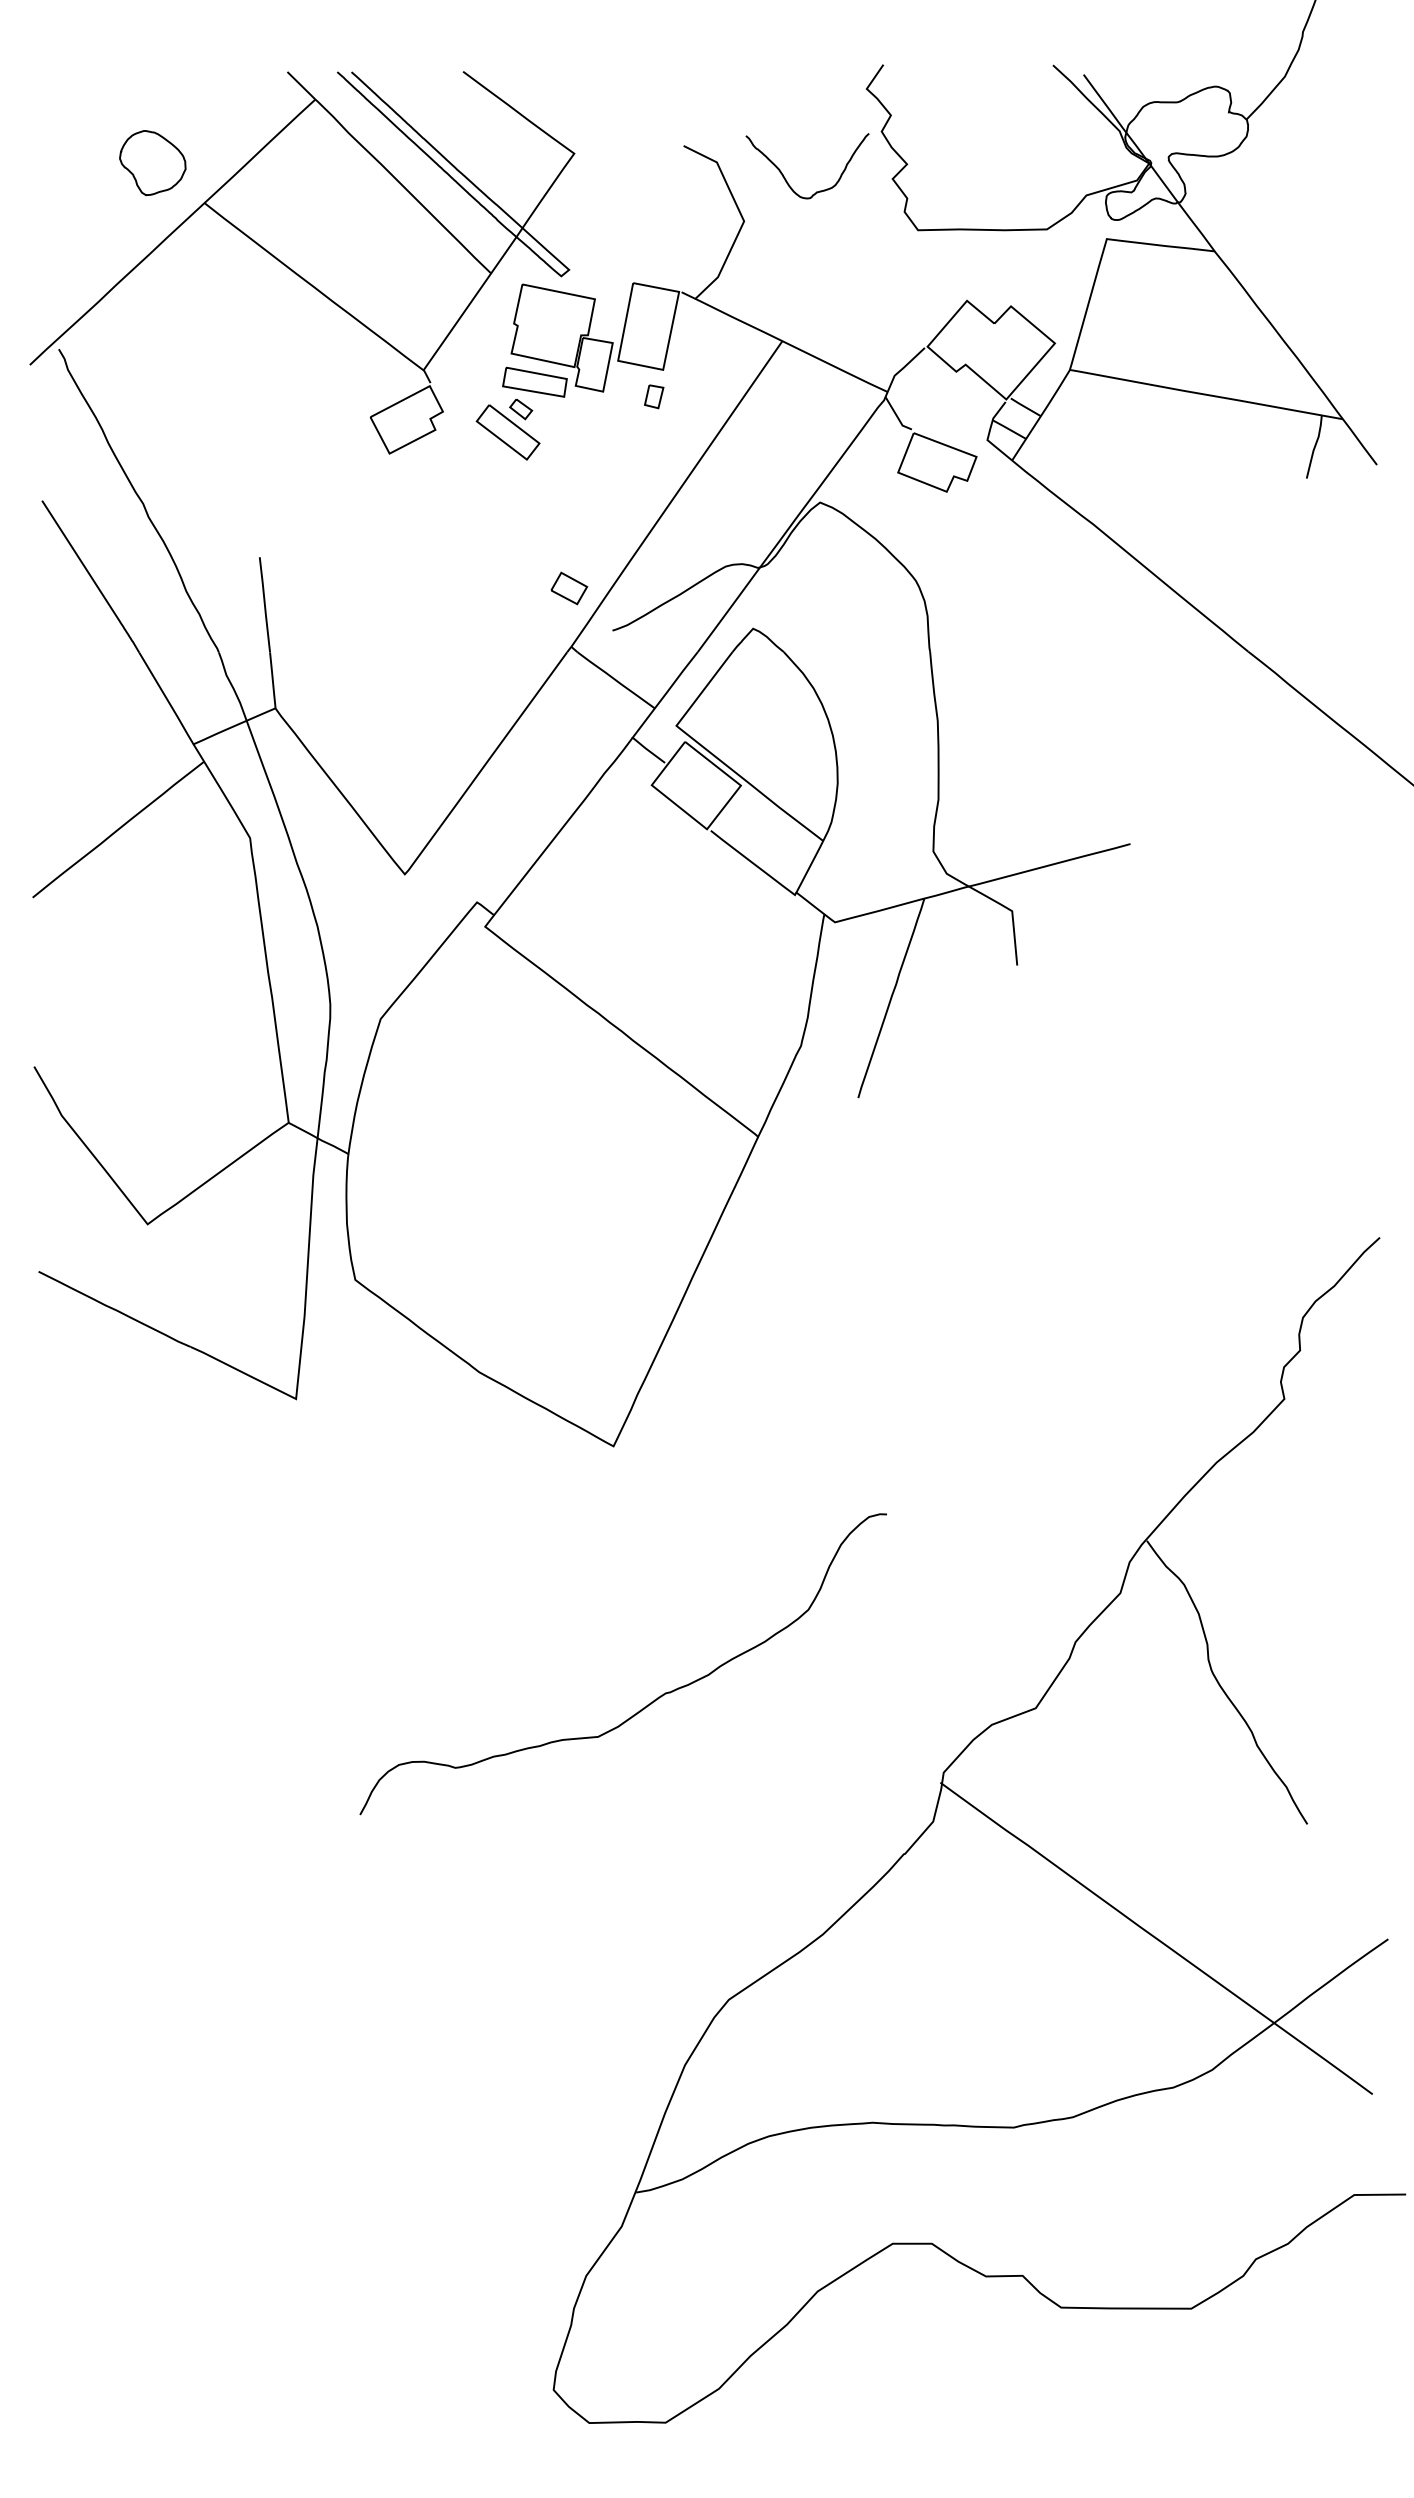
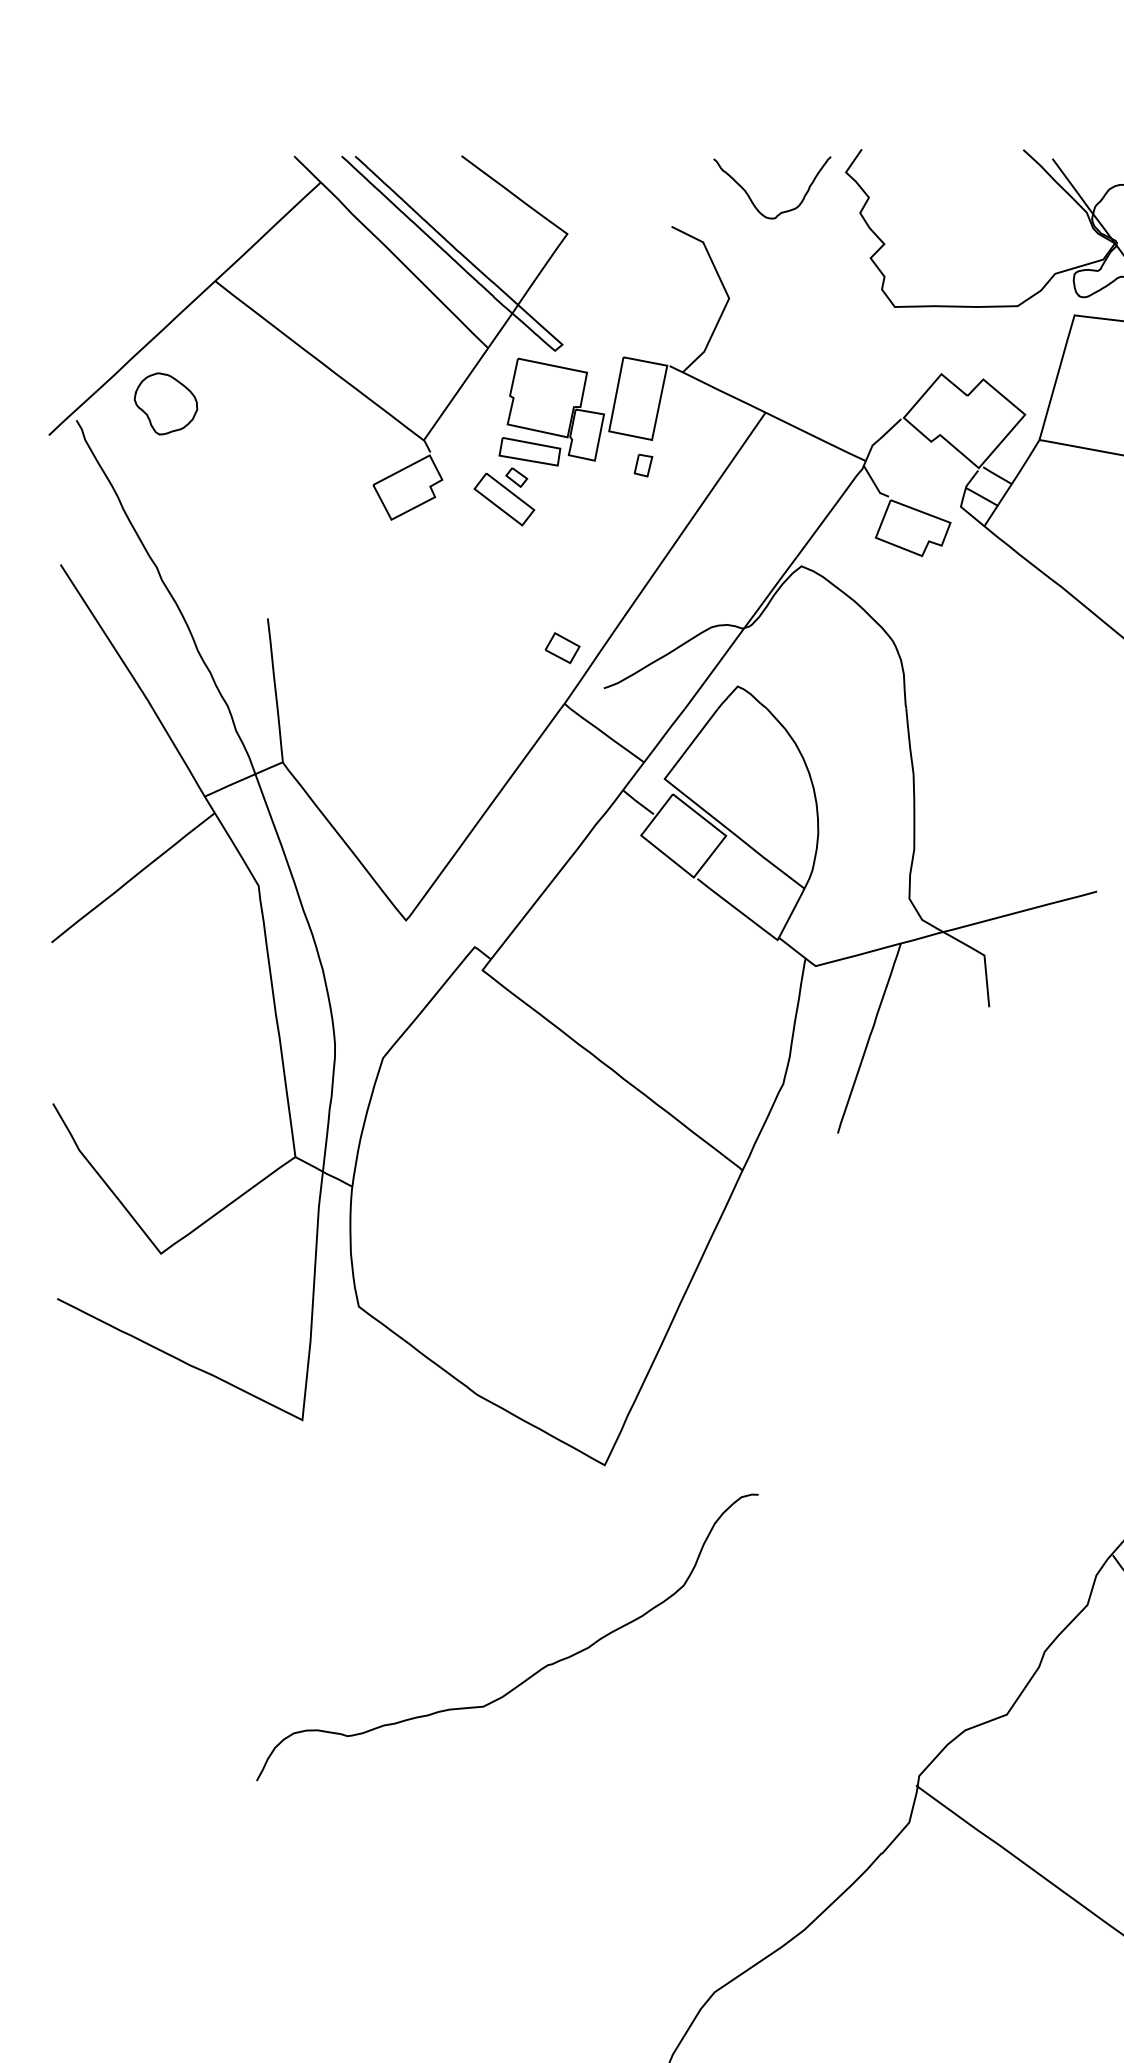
part: (152, 163) -> (165, 404), moved
curve: (785, 177) -> (751, 198), moved
curve: (647, 1704) -> (530, 1675), moved

